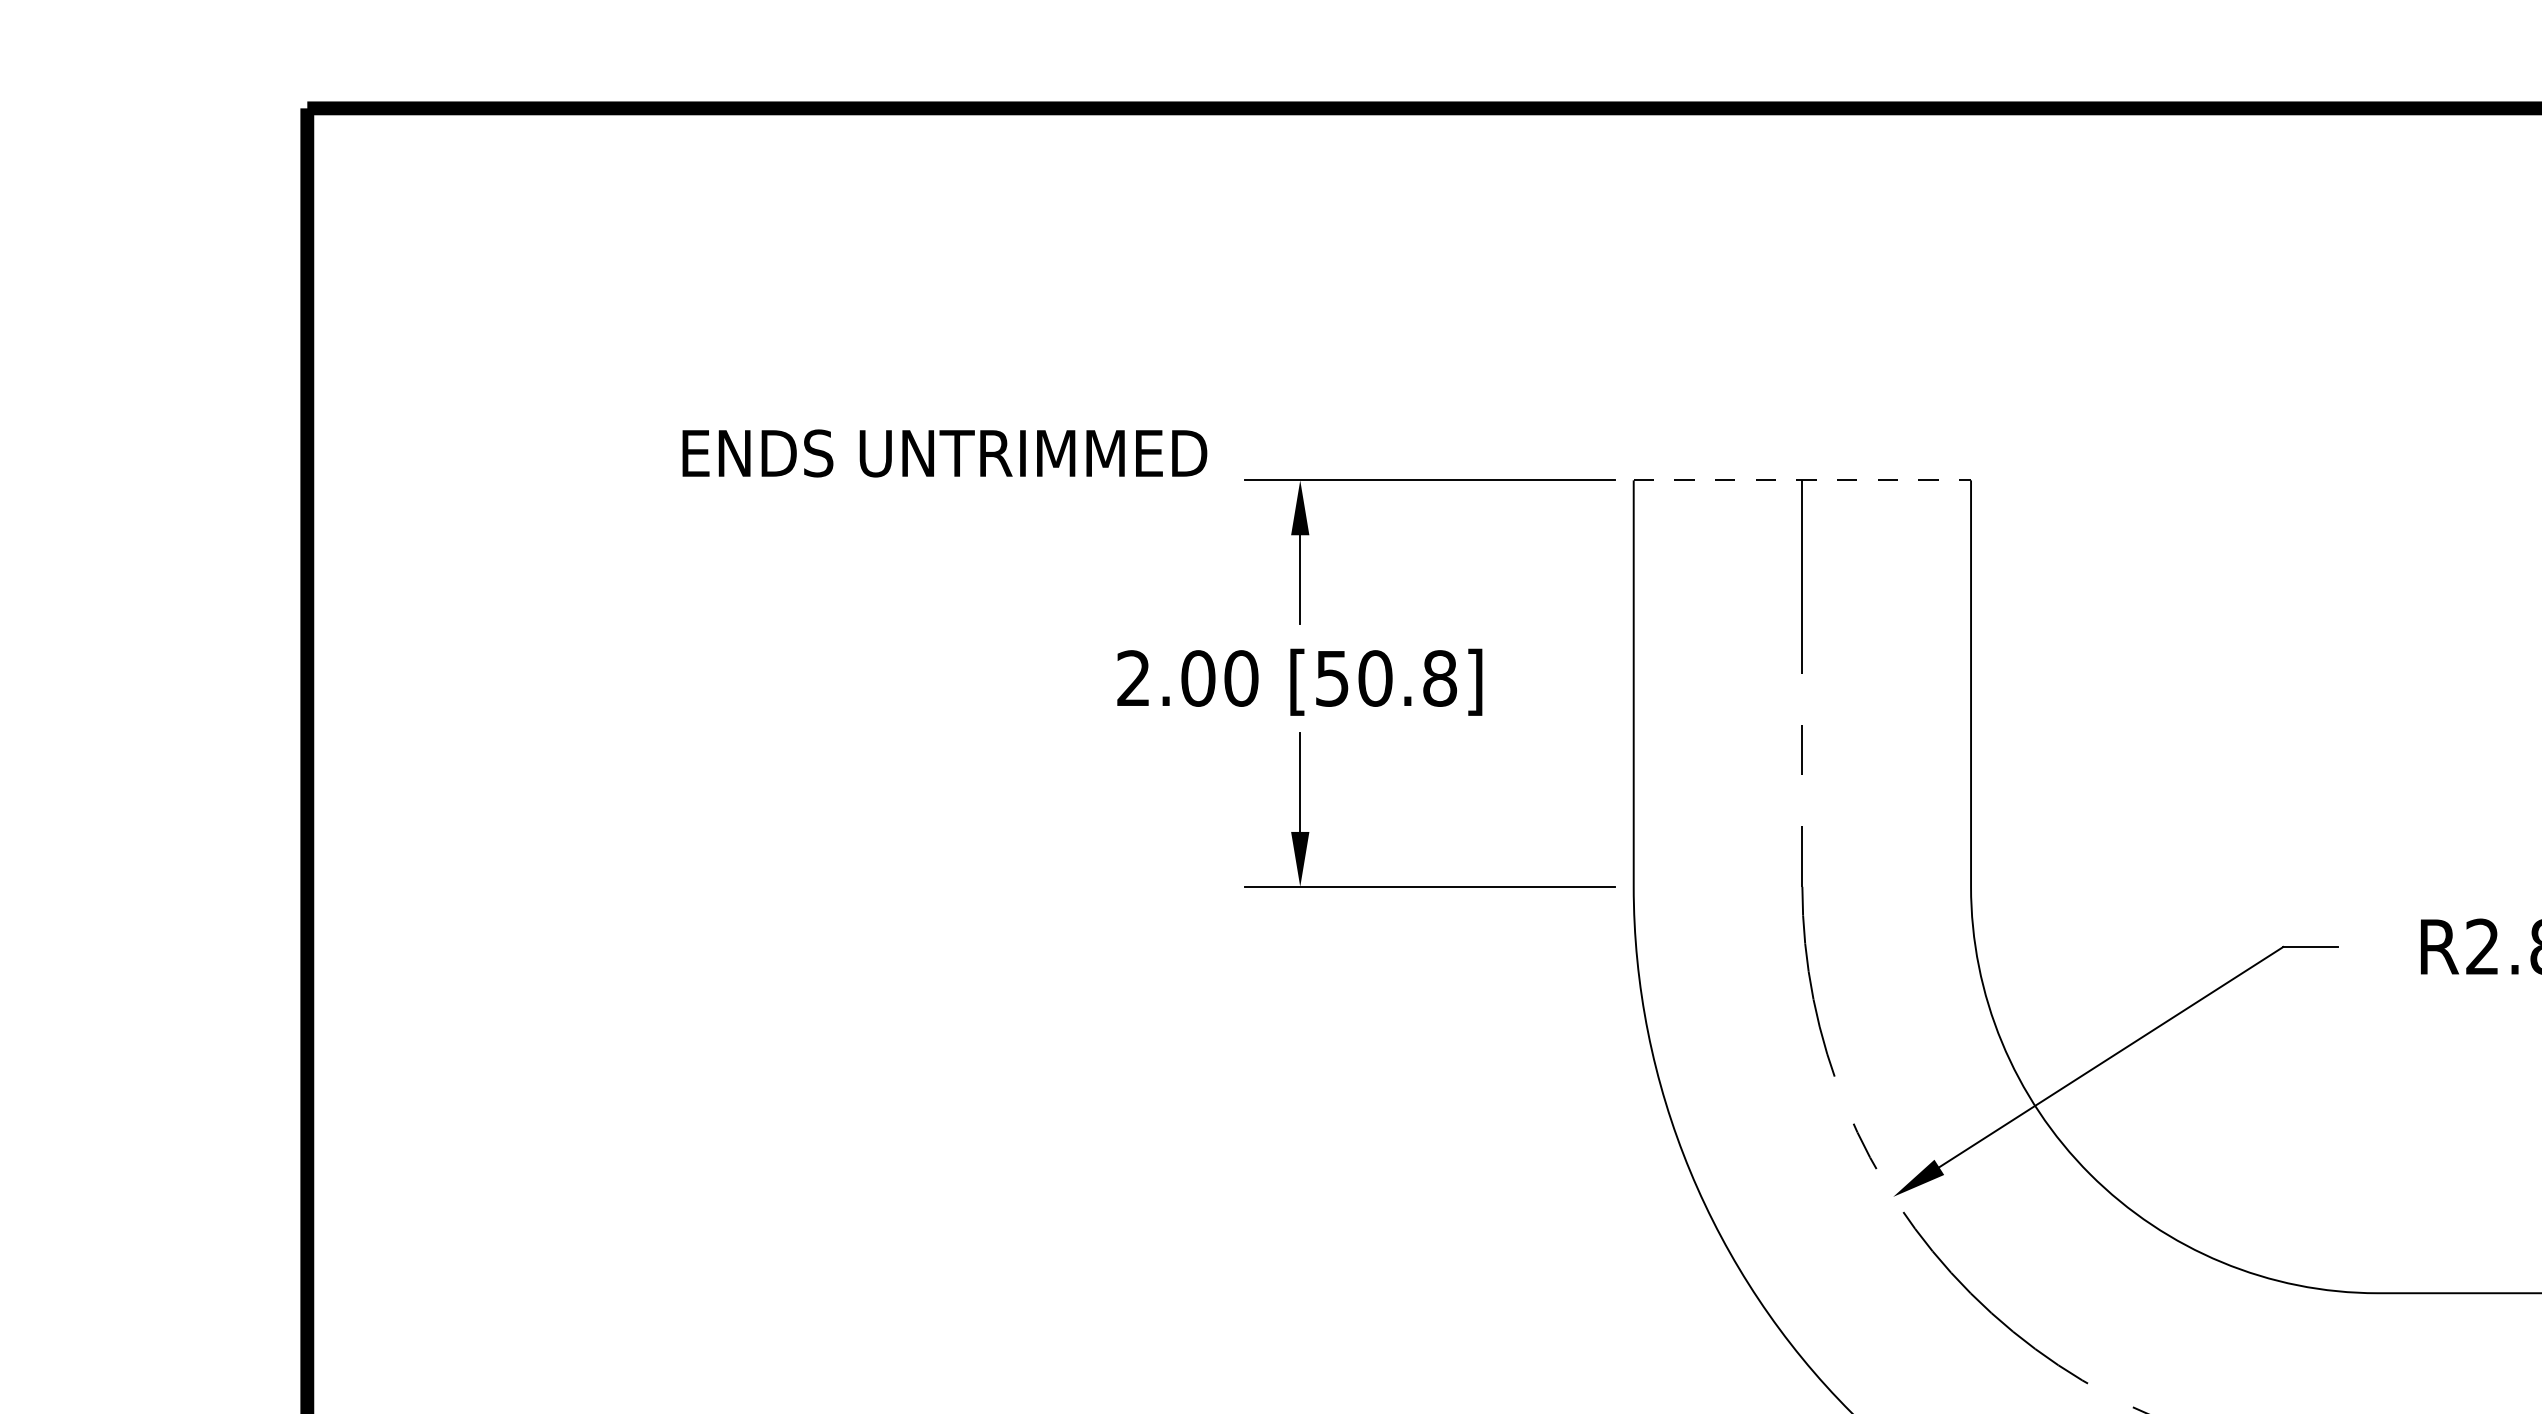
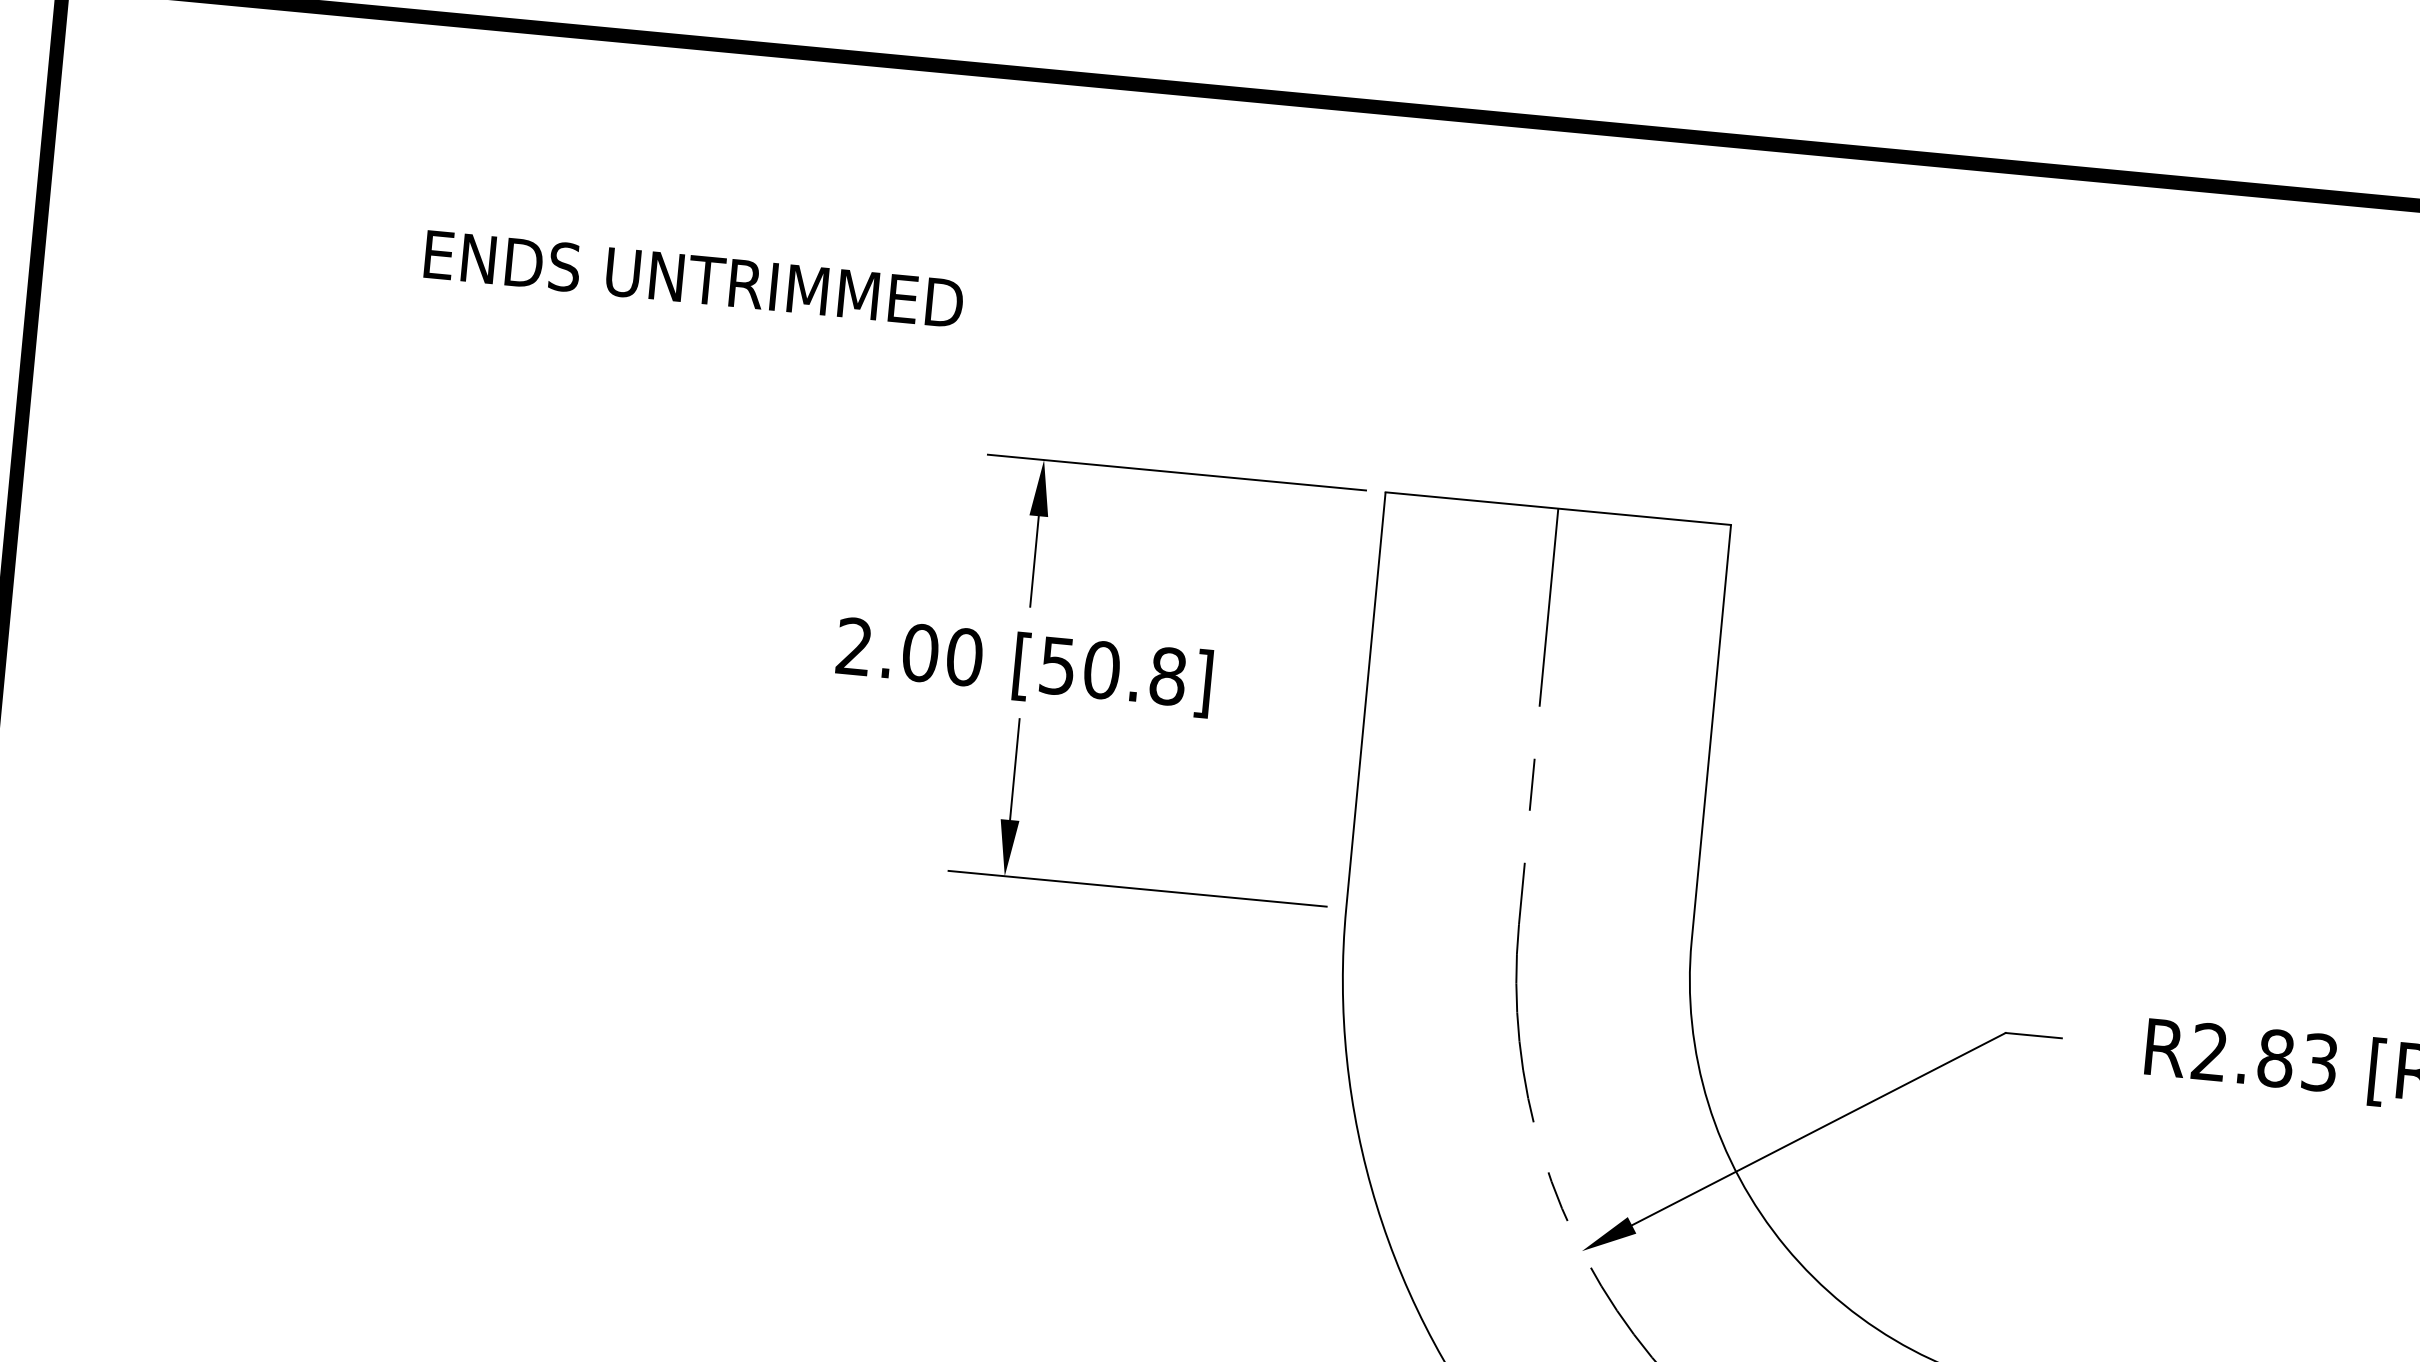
text: (944, 453) -> (693, 279), moved
line: (1802, 480) -> (1558, 508), dashed -> solid

